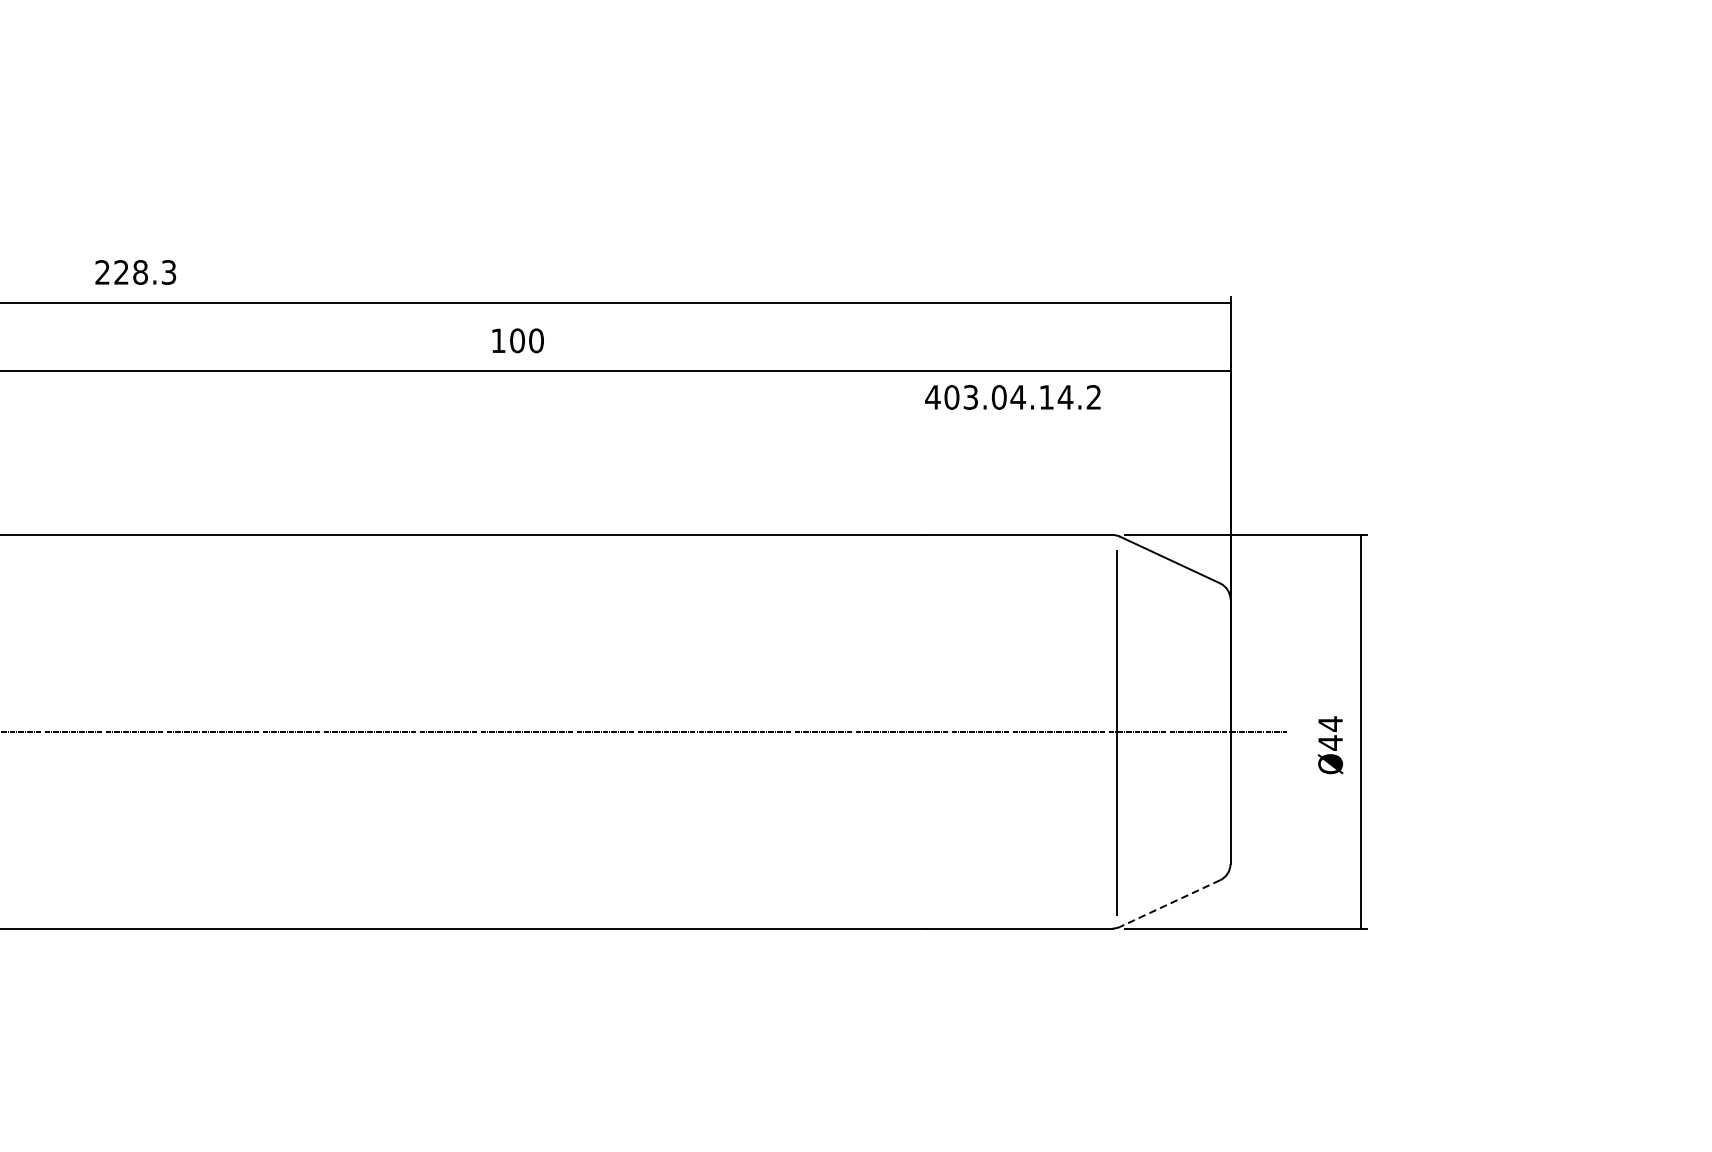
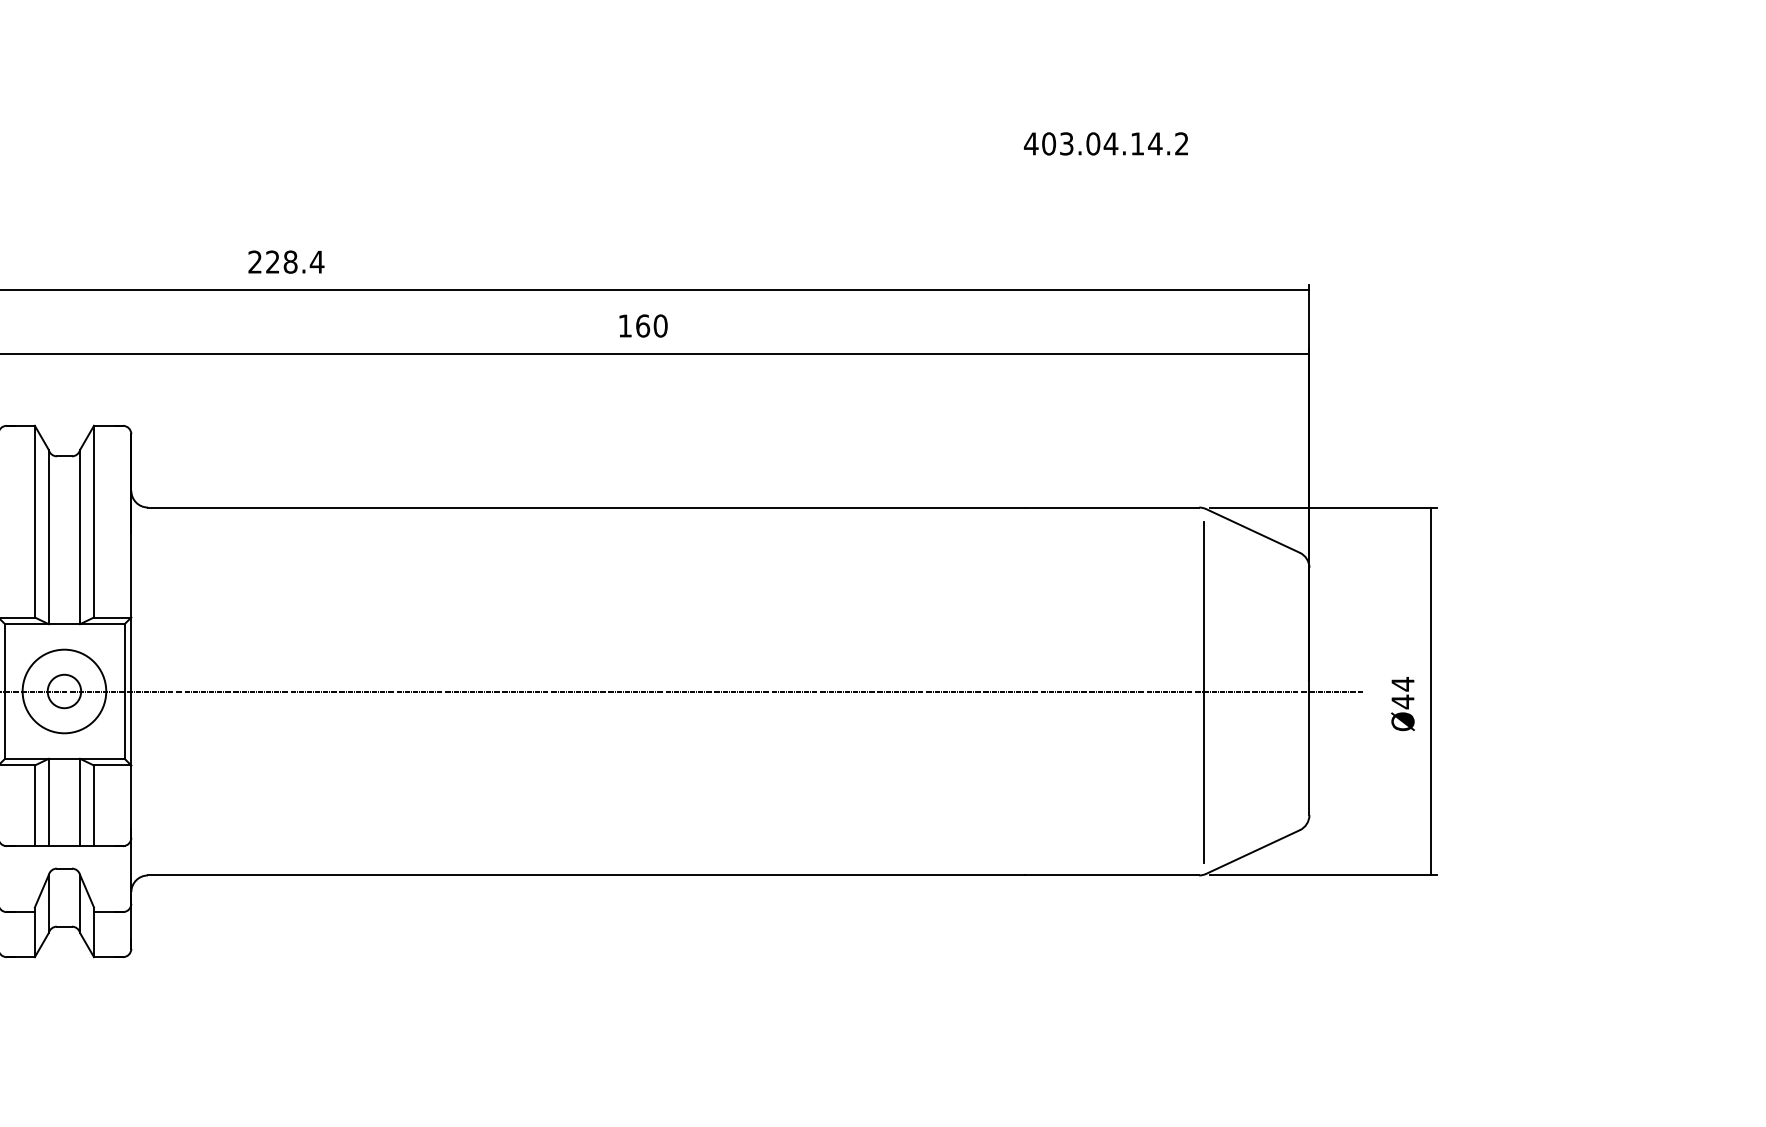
text: (168, 271) -> (316, 261), 228.3 -> 228.4
text: (518, 340) -> (643, 325), 100 -> 160
text: (1012, 396) -> (1105, 143), moved
line: (1170, 904) -> (1253, 852), dashed -> solid

